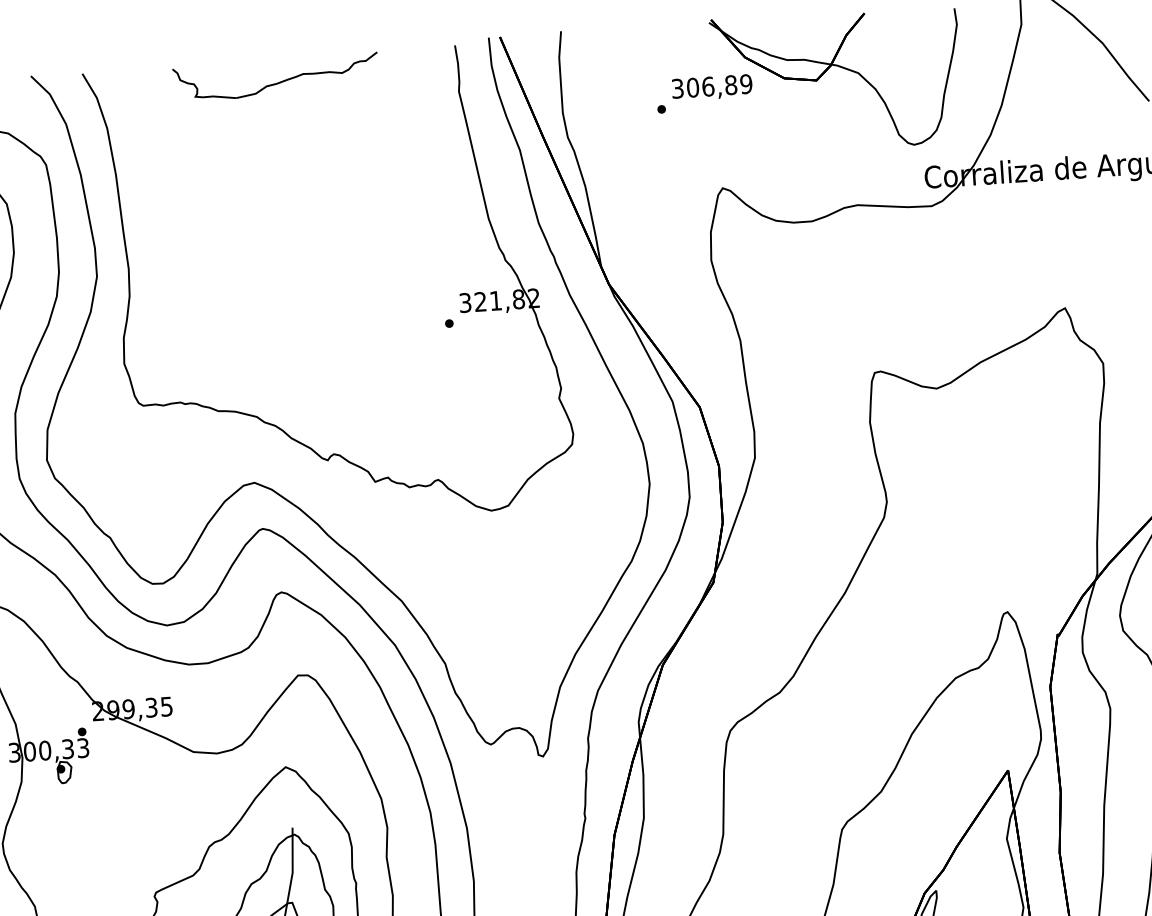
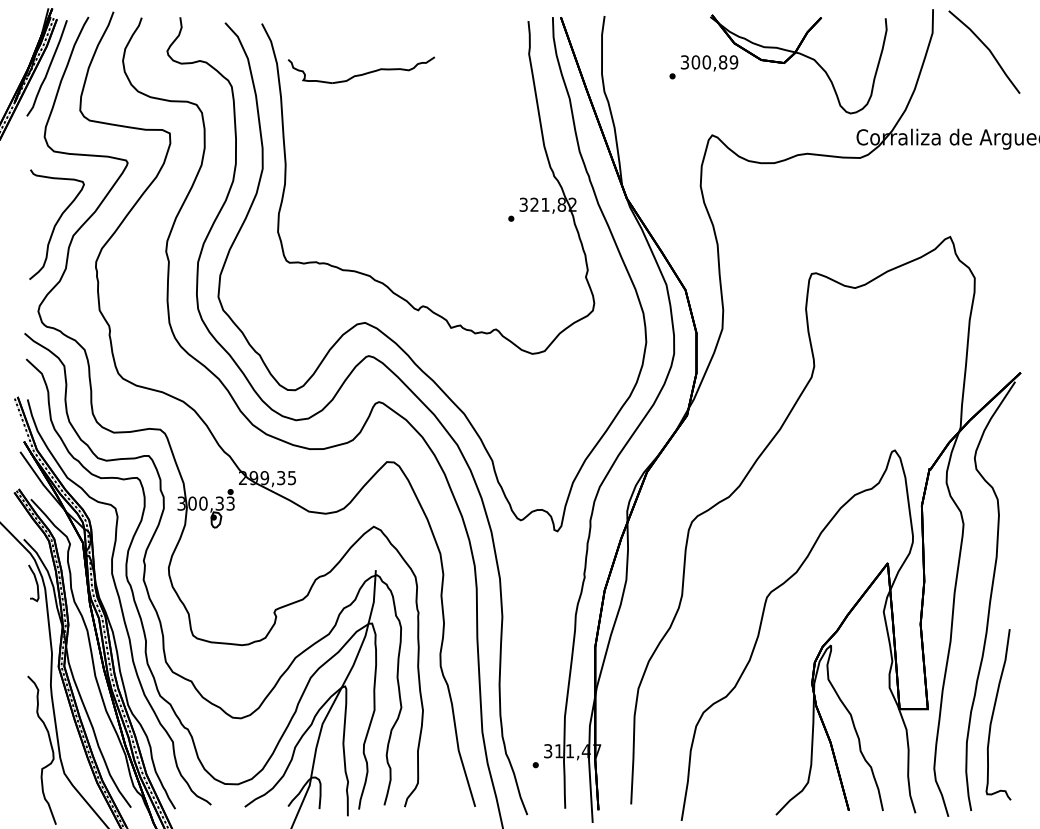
part: (274, 76) -> (360, 69), moved
text: (707, 86) -> (706, 62), 306,89 -> 300,89

